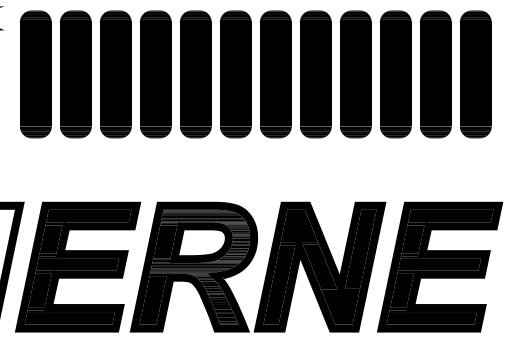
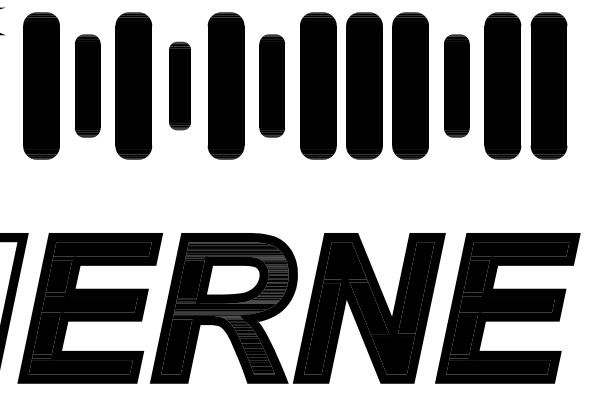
part: (75, 74) -> (87, 86), size x0.7
part: (155, 74) -> (179, 86), size x0.6
part: (235, 74) -> (271, 86), size x0.7
part: (395, 74) -> (456, 86), size x0.7

